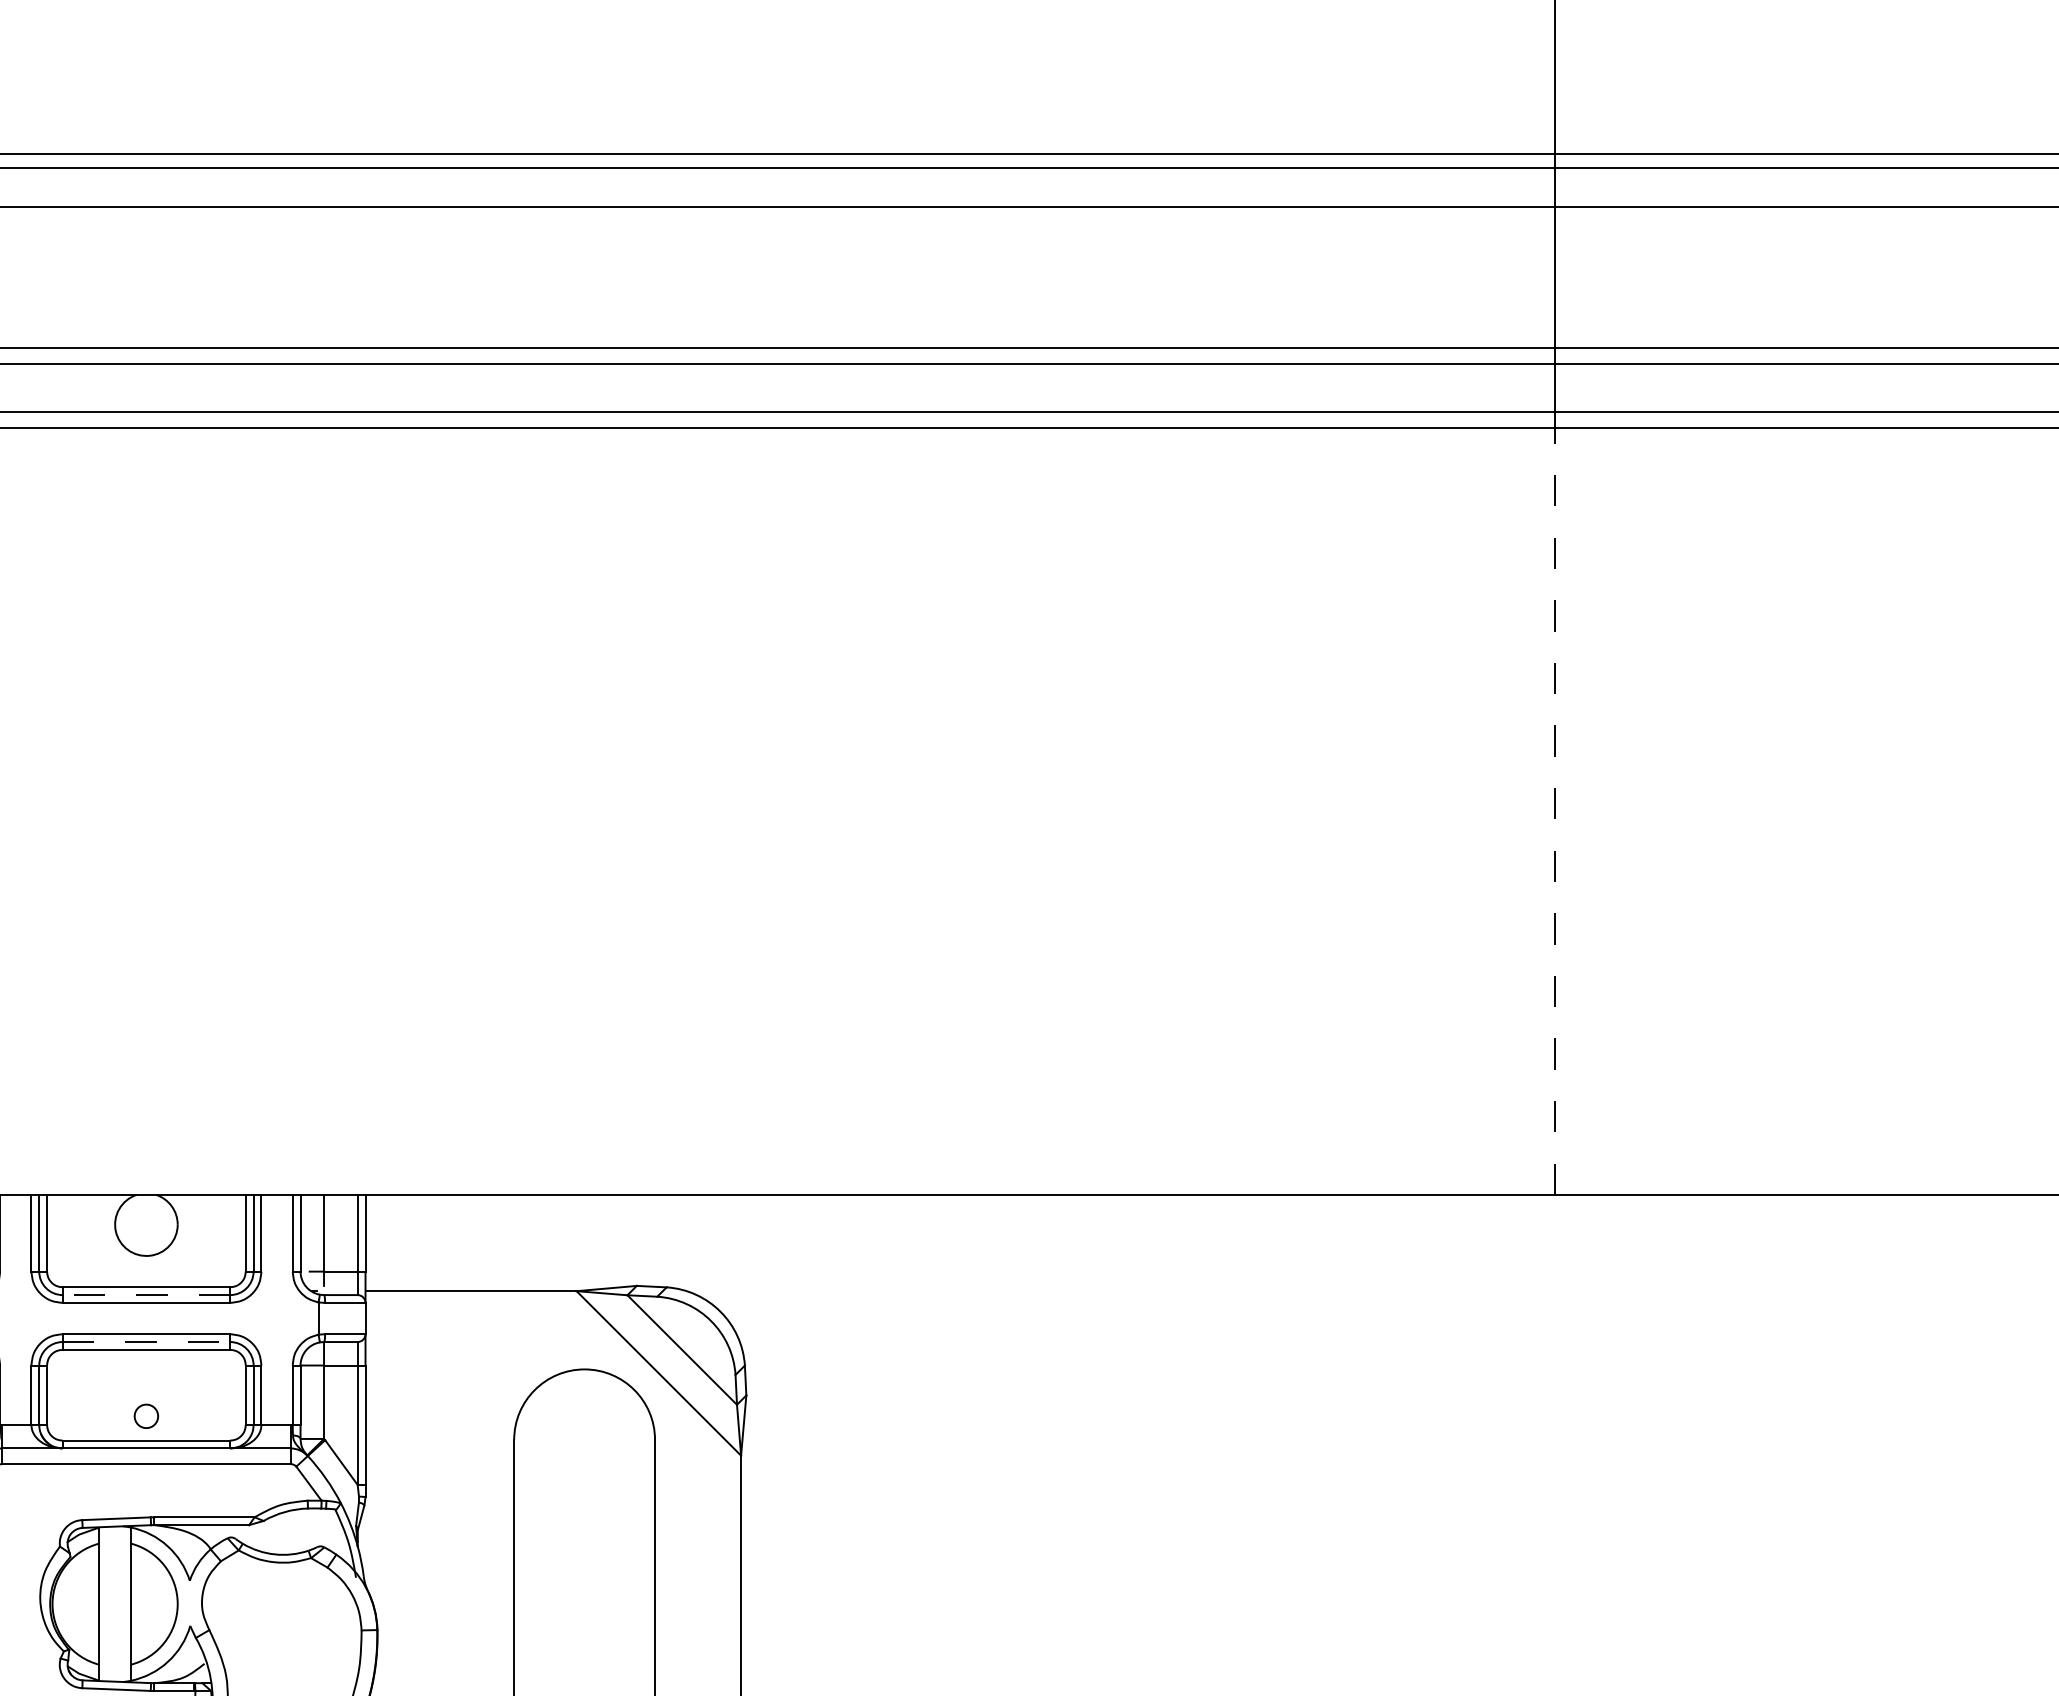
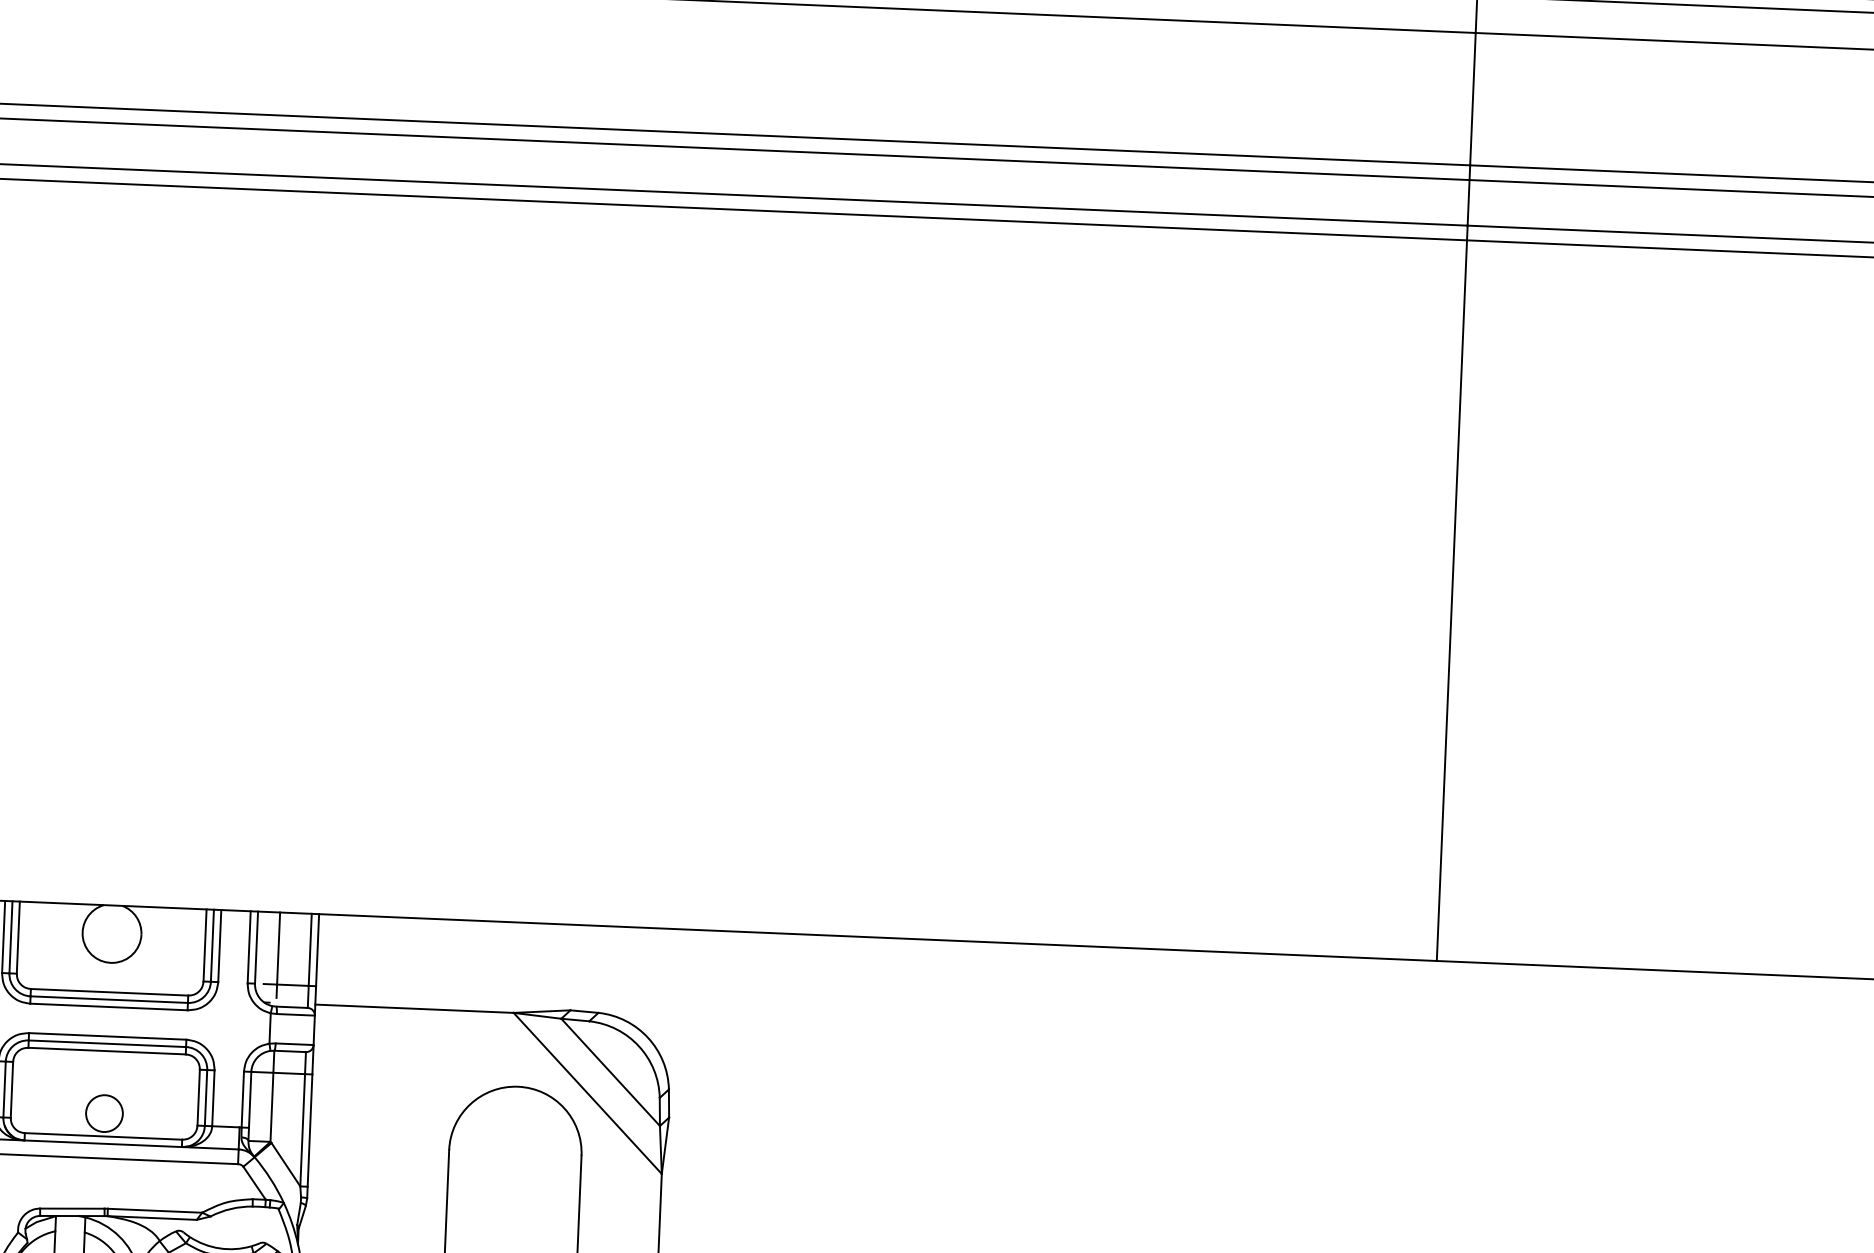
line: (1554, 811) -> (1451, 600), dashed -> solid
line: (146, 1295) -> (109, 1000), dashed -> solid
line: (146, 1342) -> (107, 1044), dashed -> solid
circle: (145, 1415) -> (103, 1112), size x1.67

